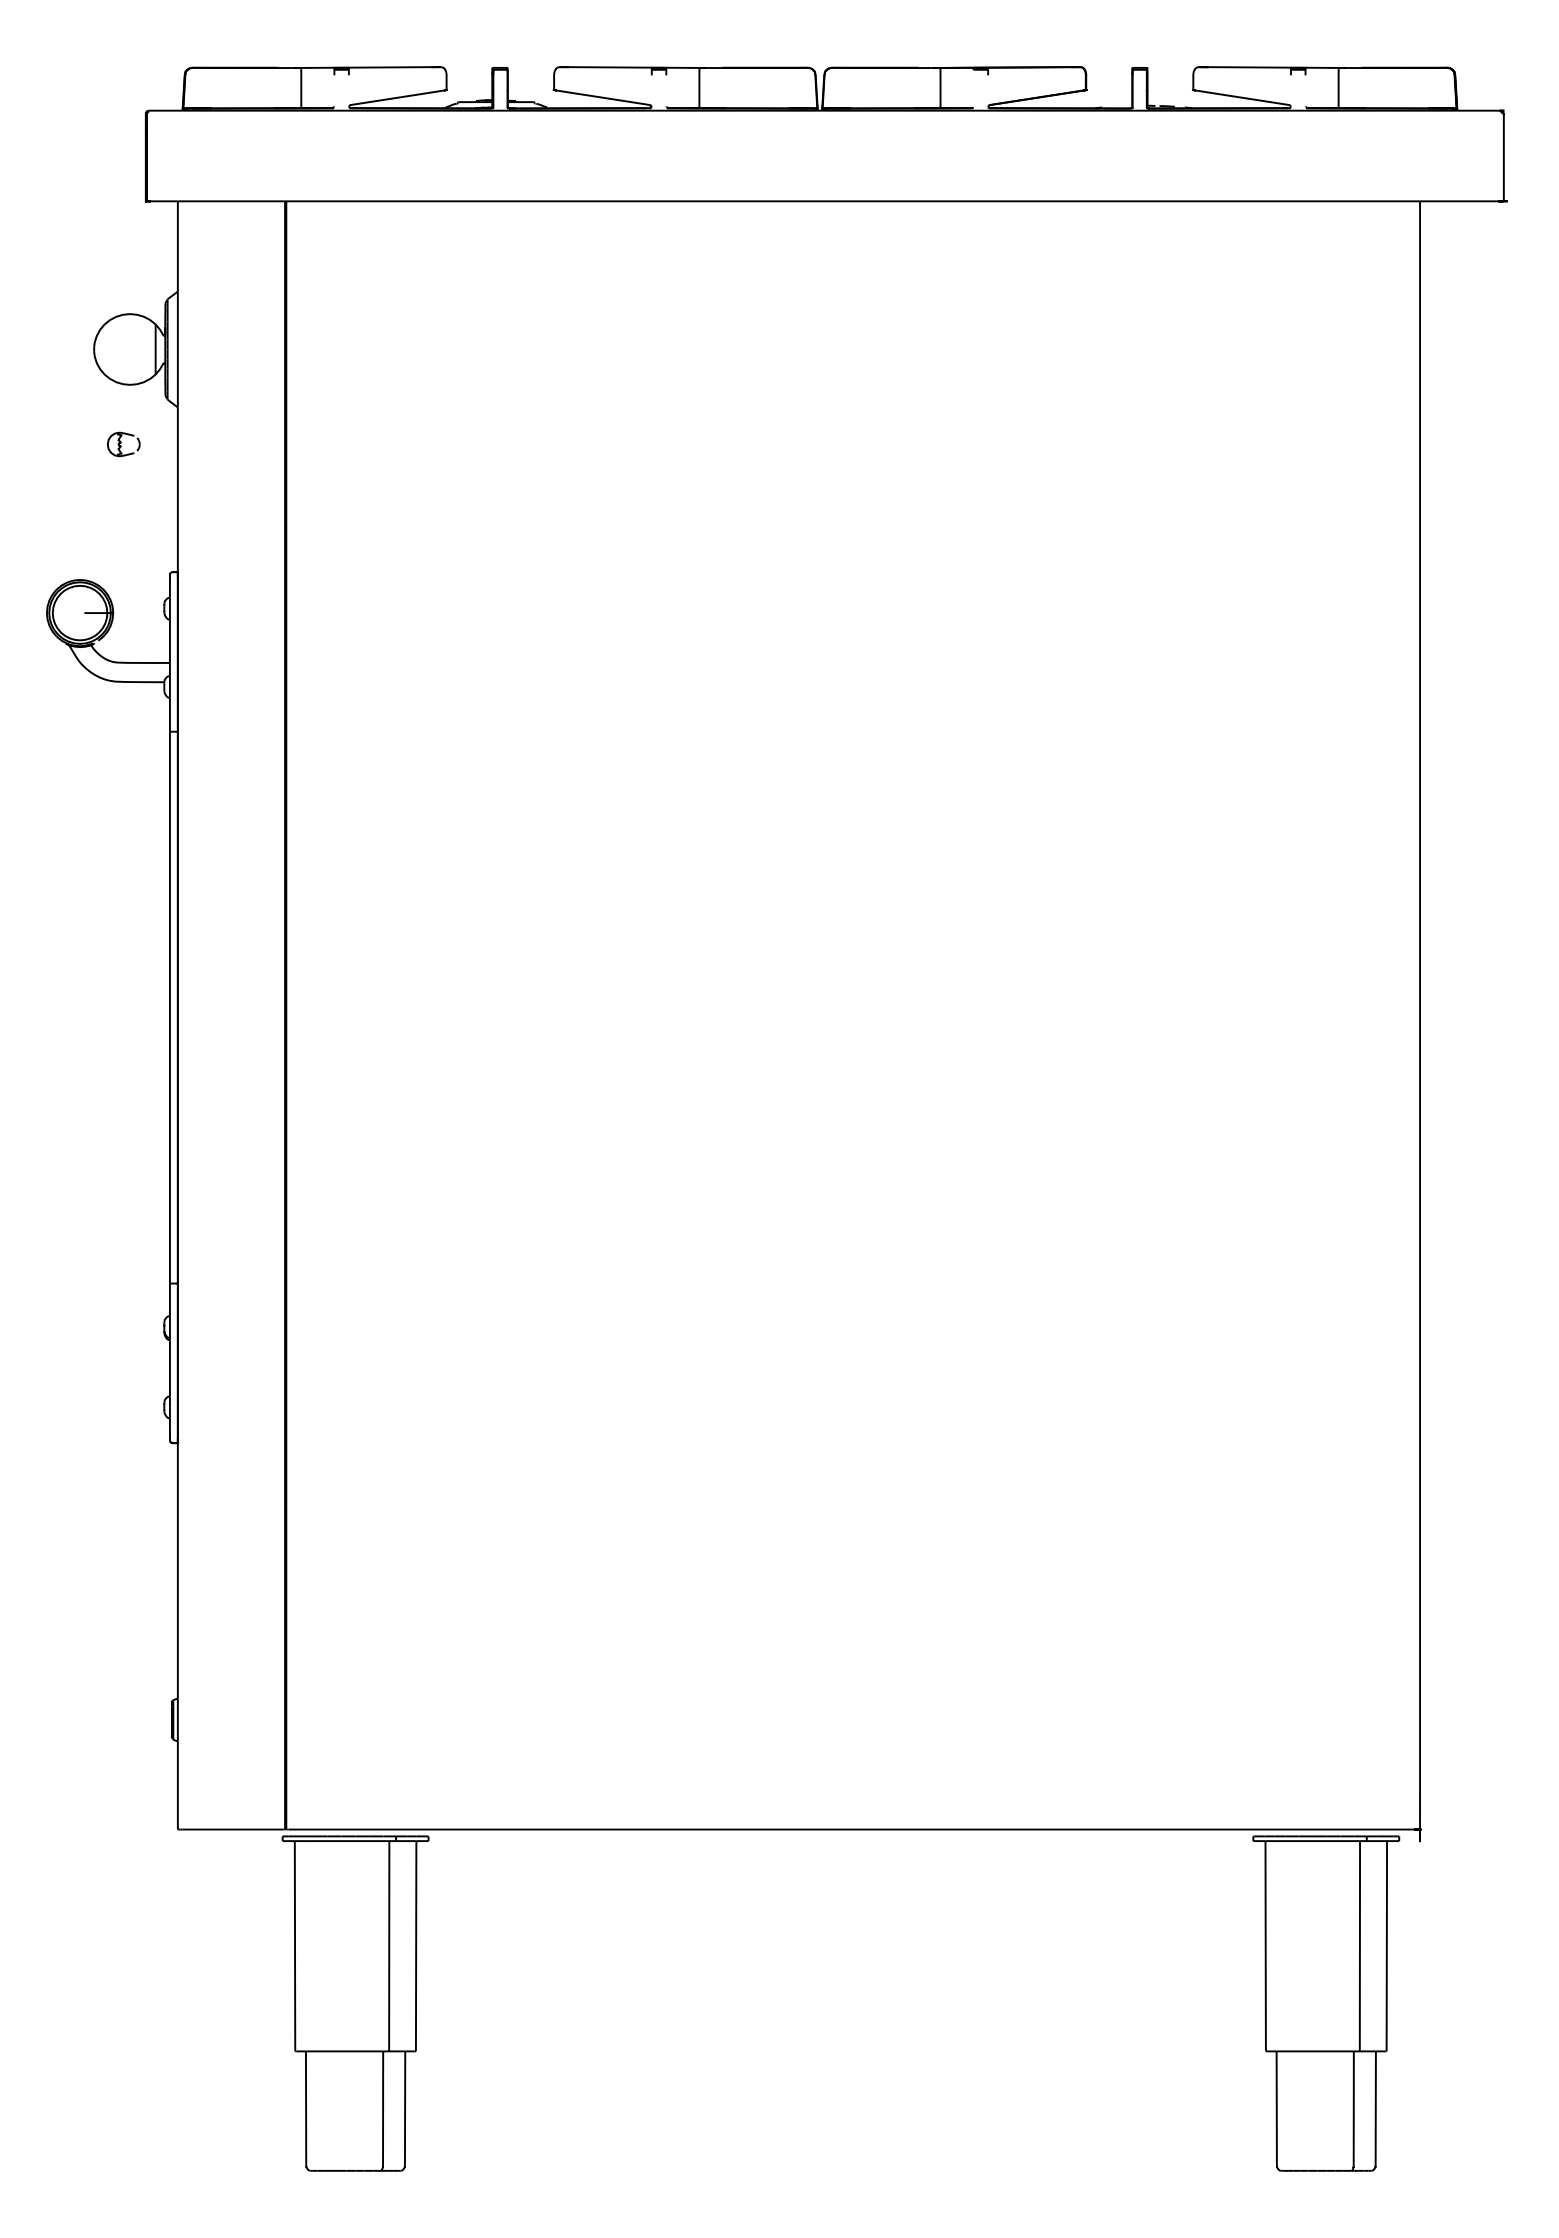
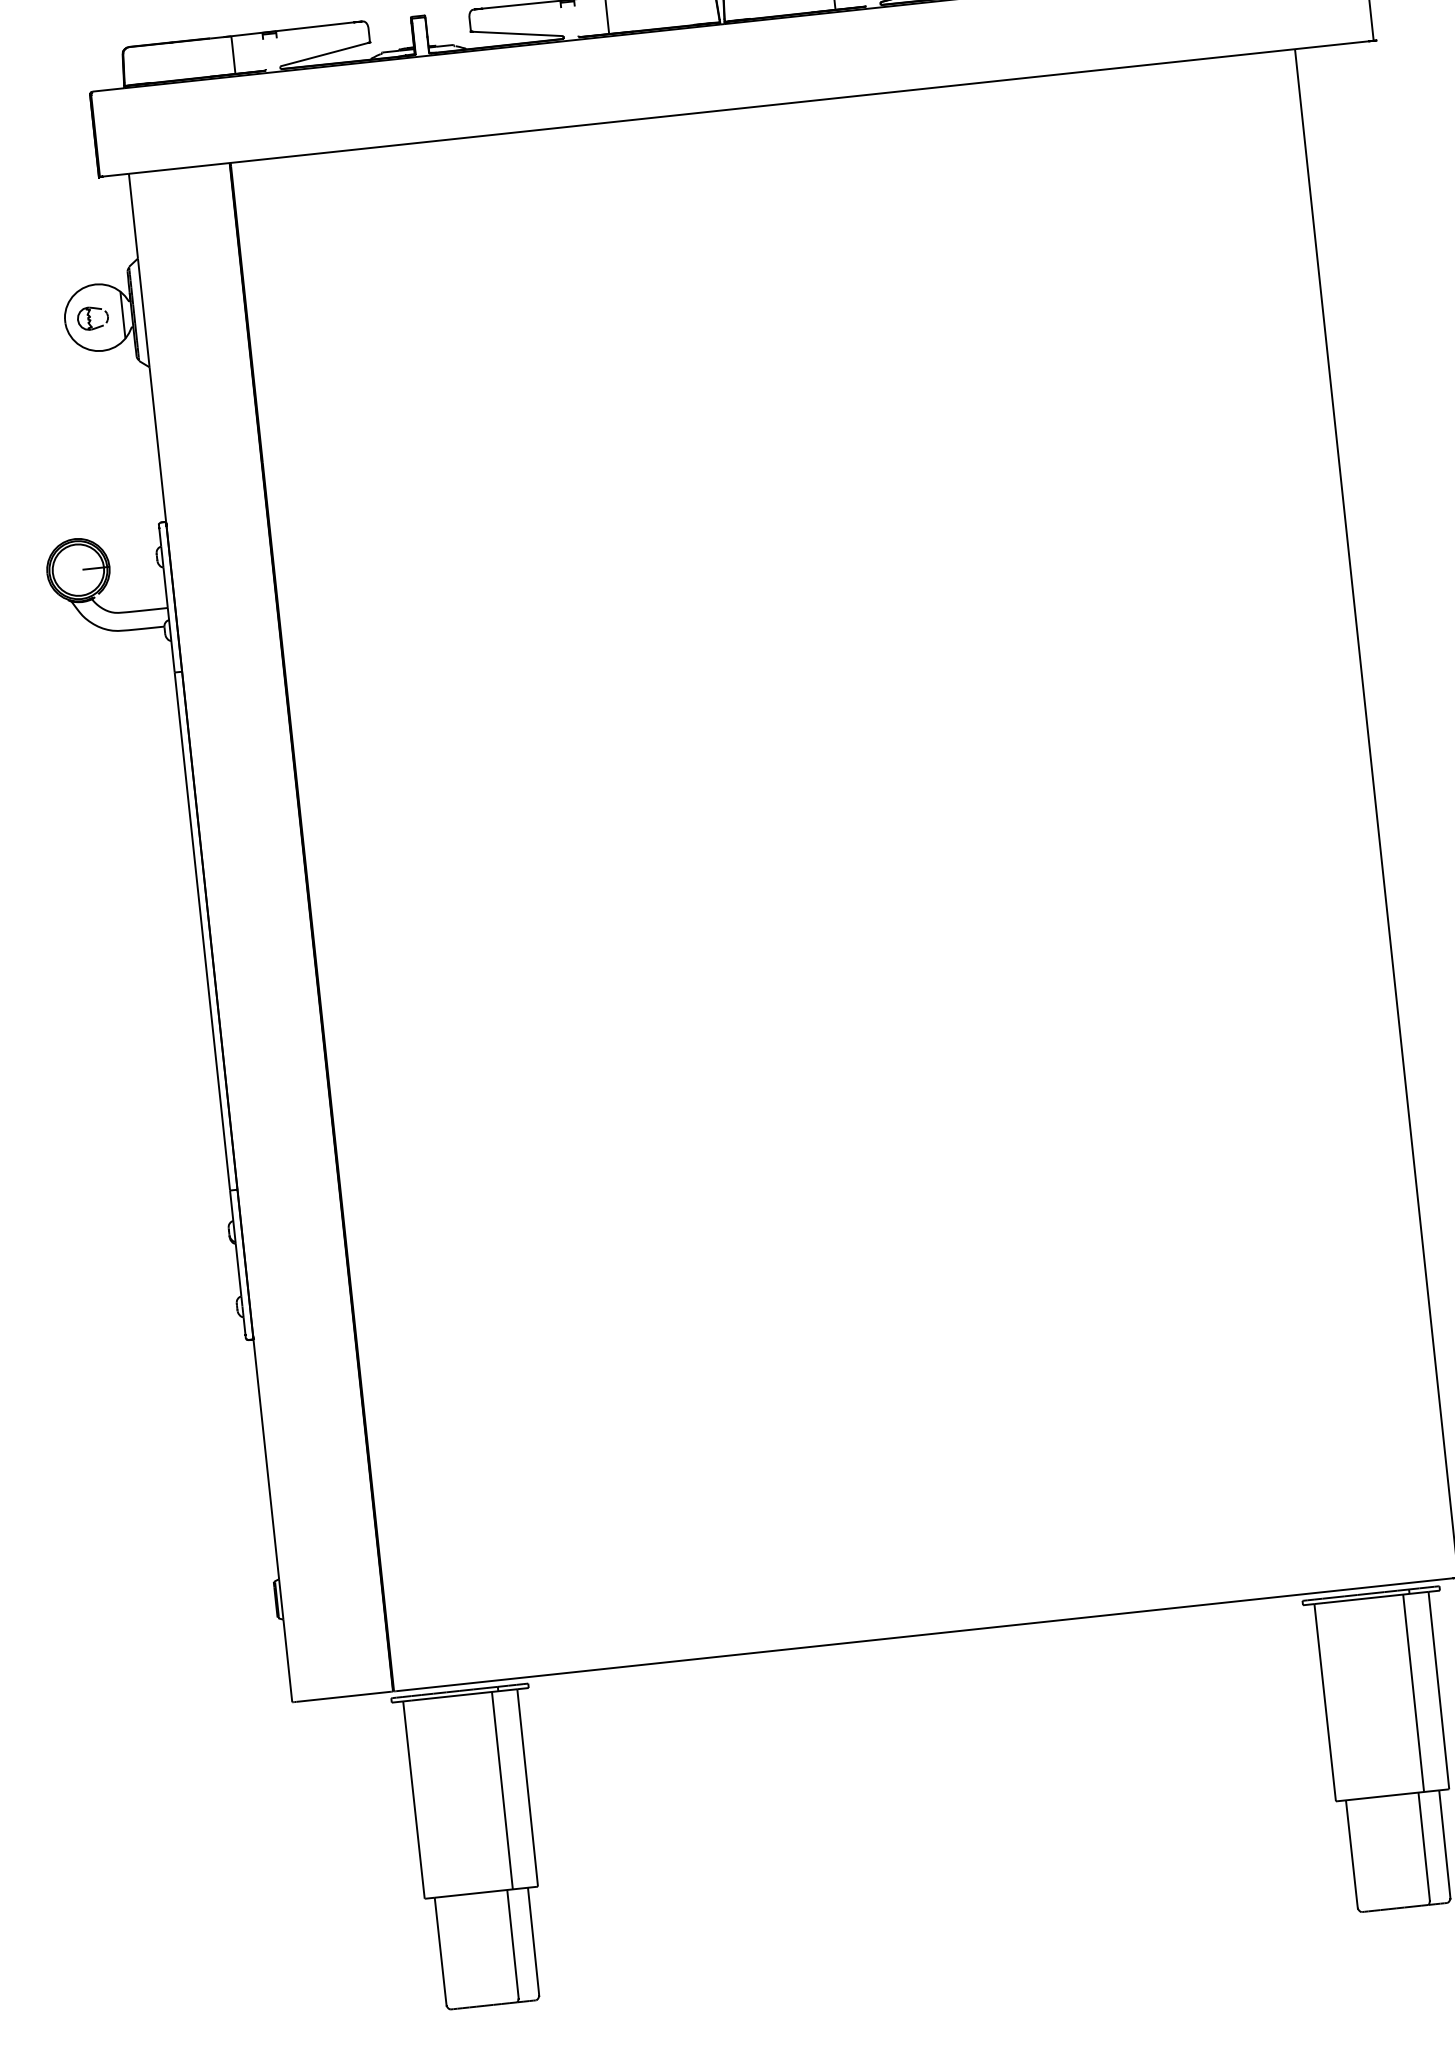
part: (123, 444) -> (92, 318), moved

